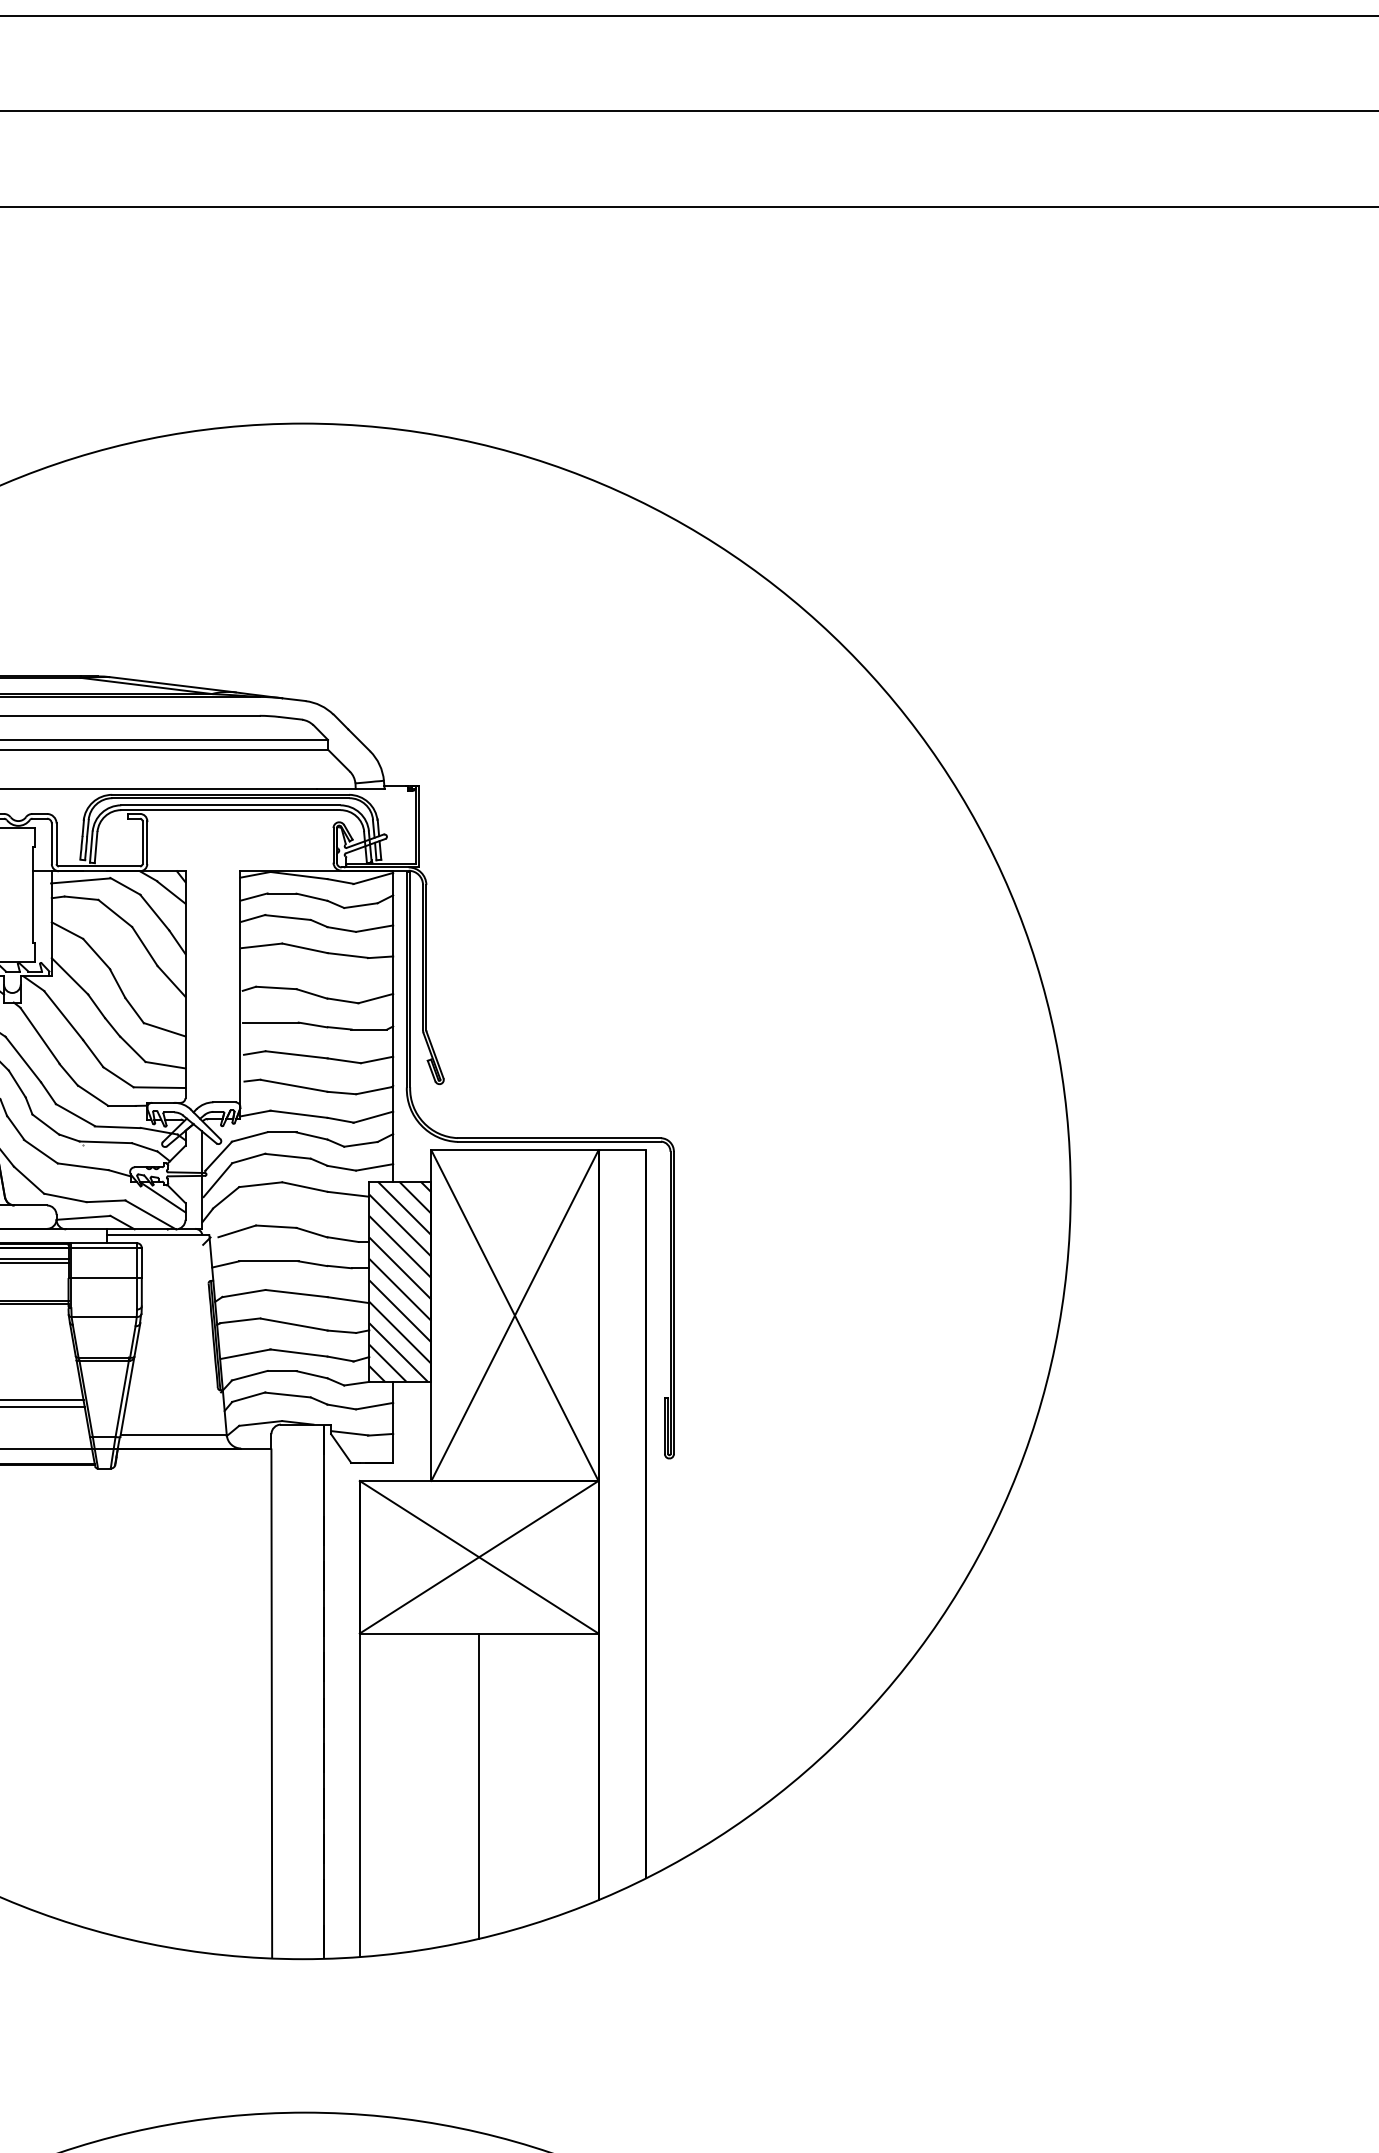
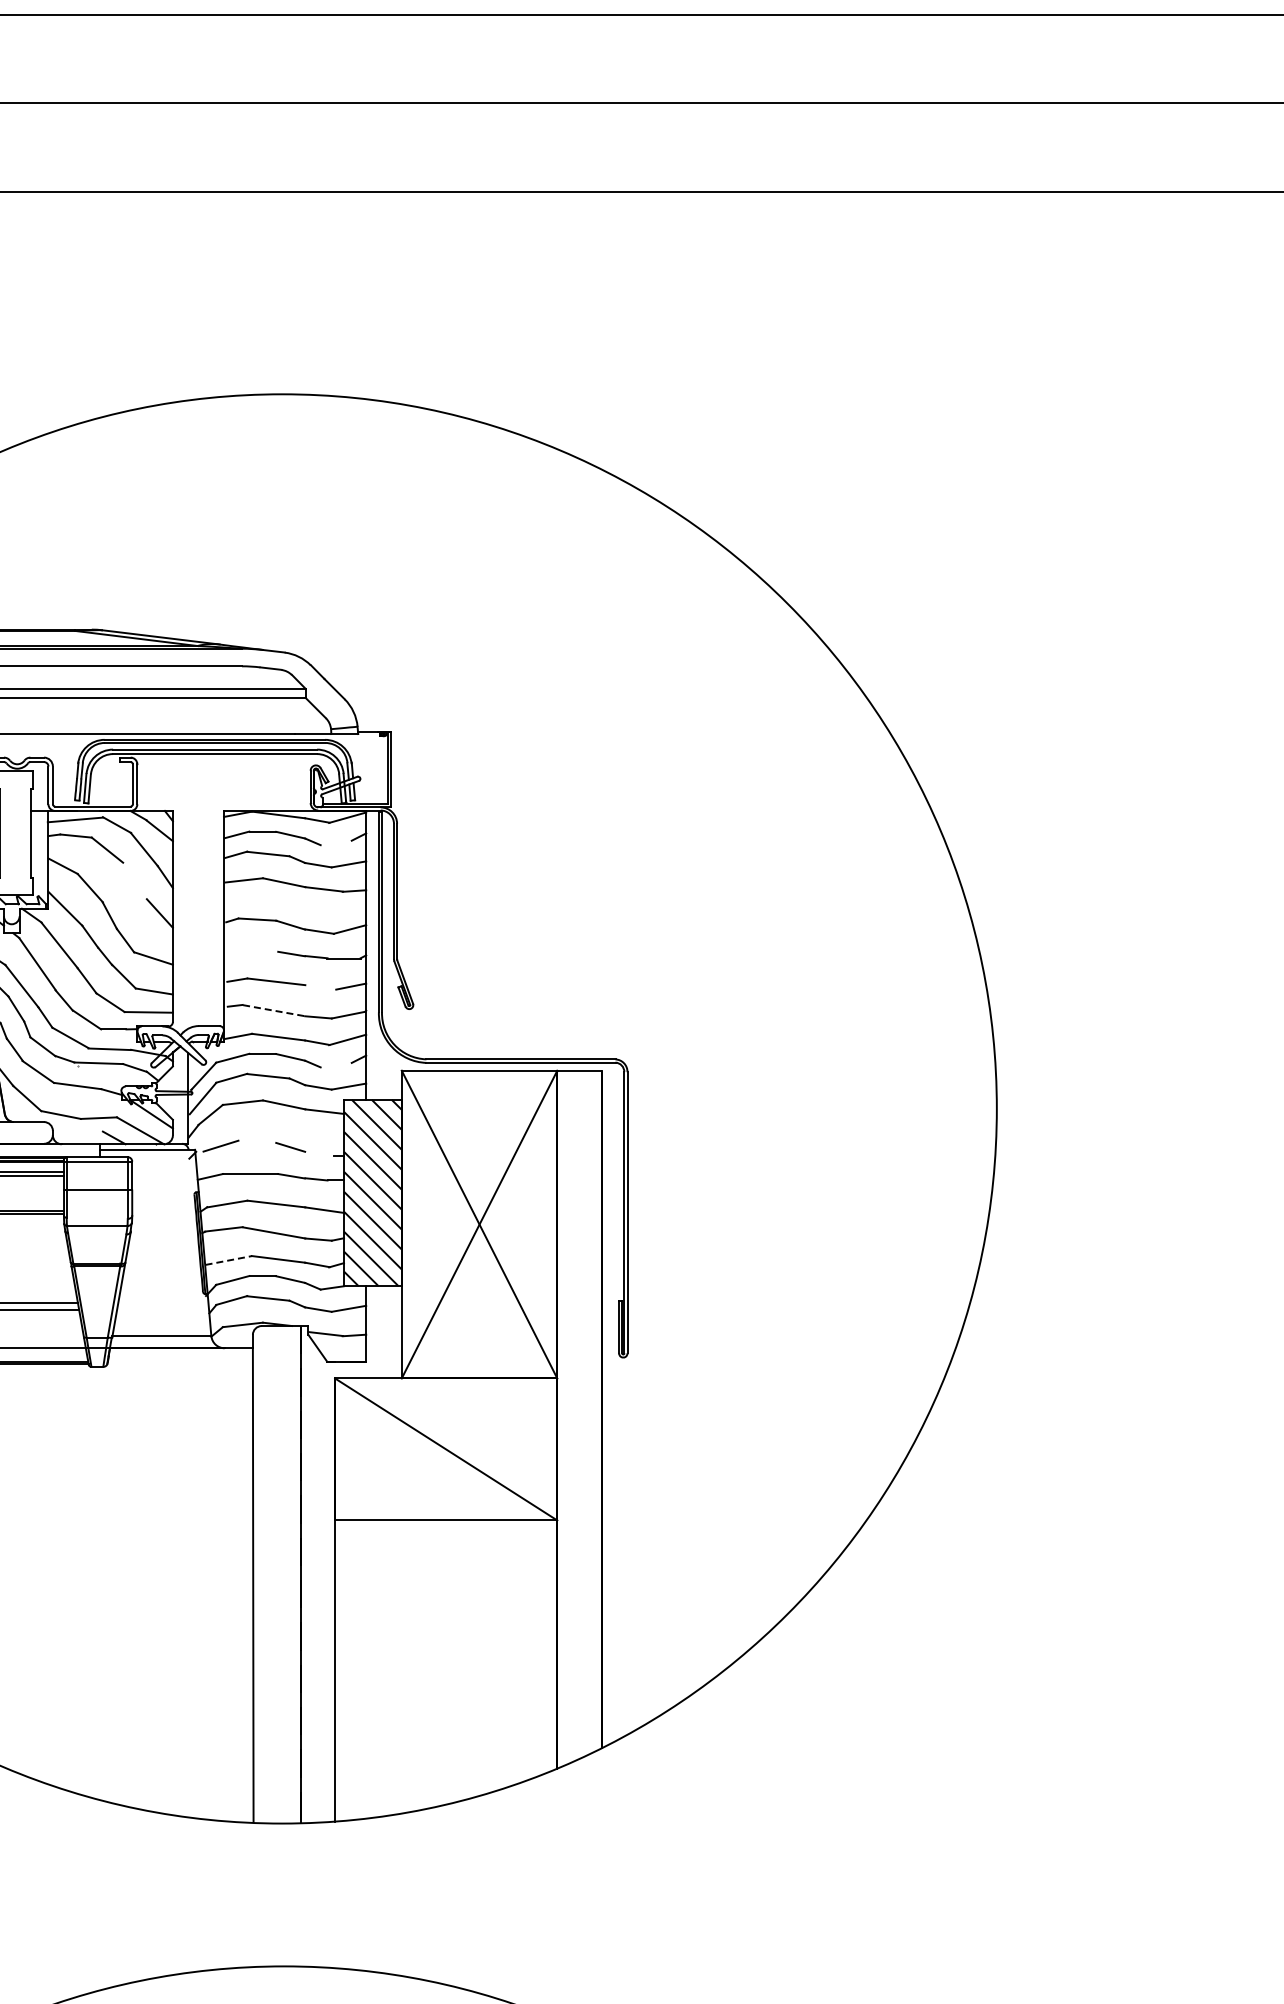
line: (360, 905) -> (335, 842), removed
line: (144, 945) -> (134, 880), removed
line: (271, 1022) -> (252, 951), removed
line: (344, 1060) -> (320, 987), removed
line: (294, 1085) -> (274, 1010), solid -> dashed
line: (360, 1143) -> (335, 1064), removed
line: (83, 1217) -> (77, 1133), removed
line: (276, 1226) -> (257, 1141), removed
line: (343, 1239) -> (319, 1153), removed
line: (245, 1354) -> (228, 1260), solid -> dashed
line: (479, 1557) -> (446, 1449), removed
line: (479, 1786) -> (446, 1662), removed

